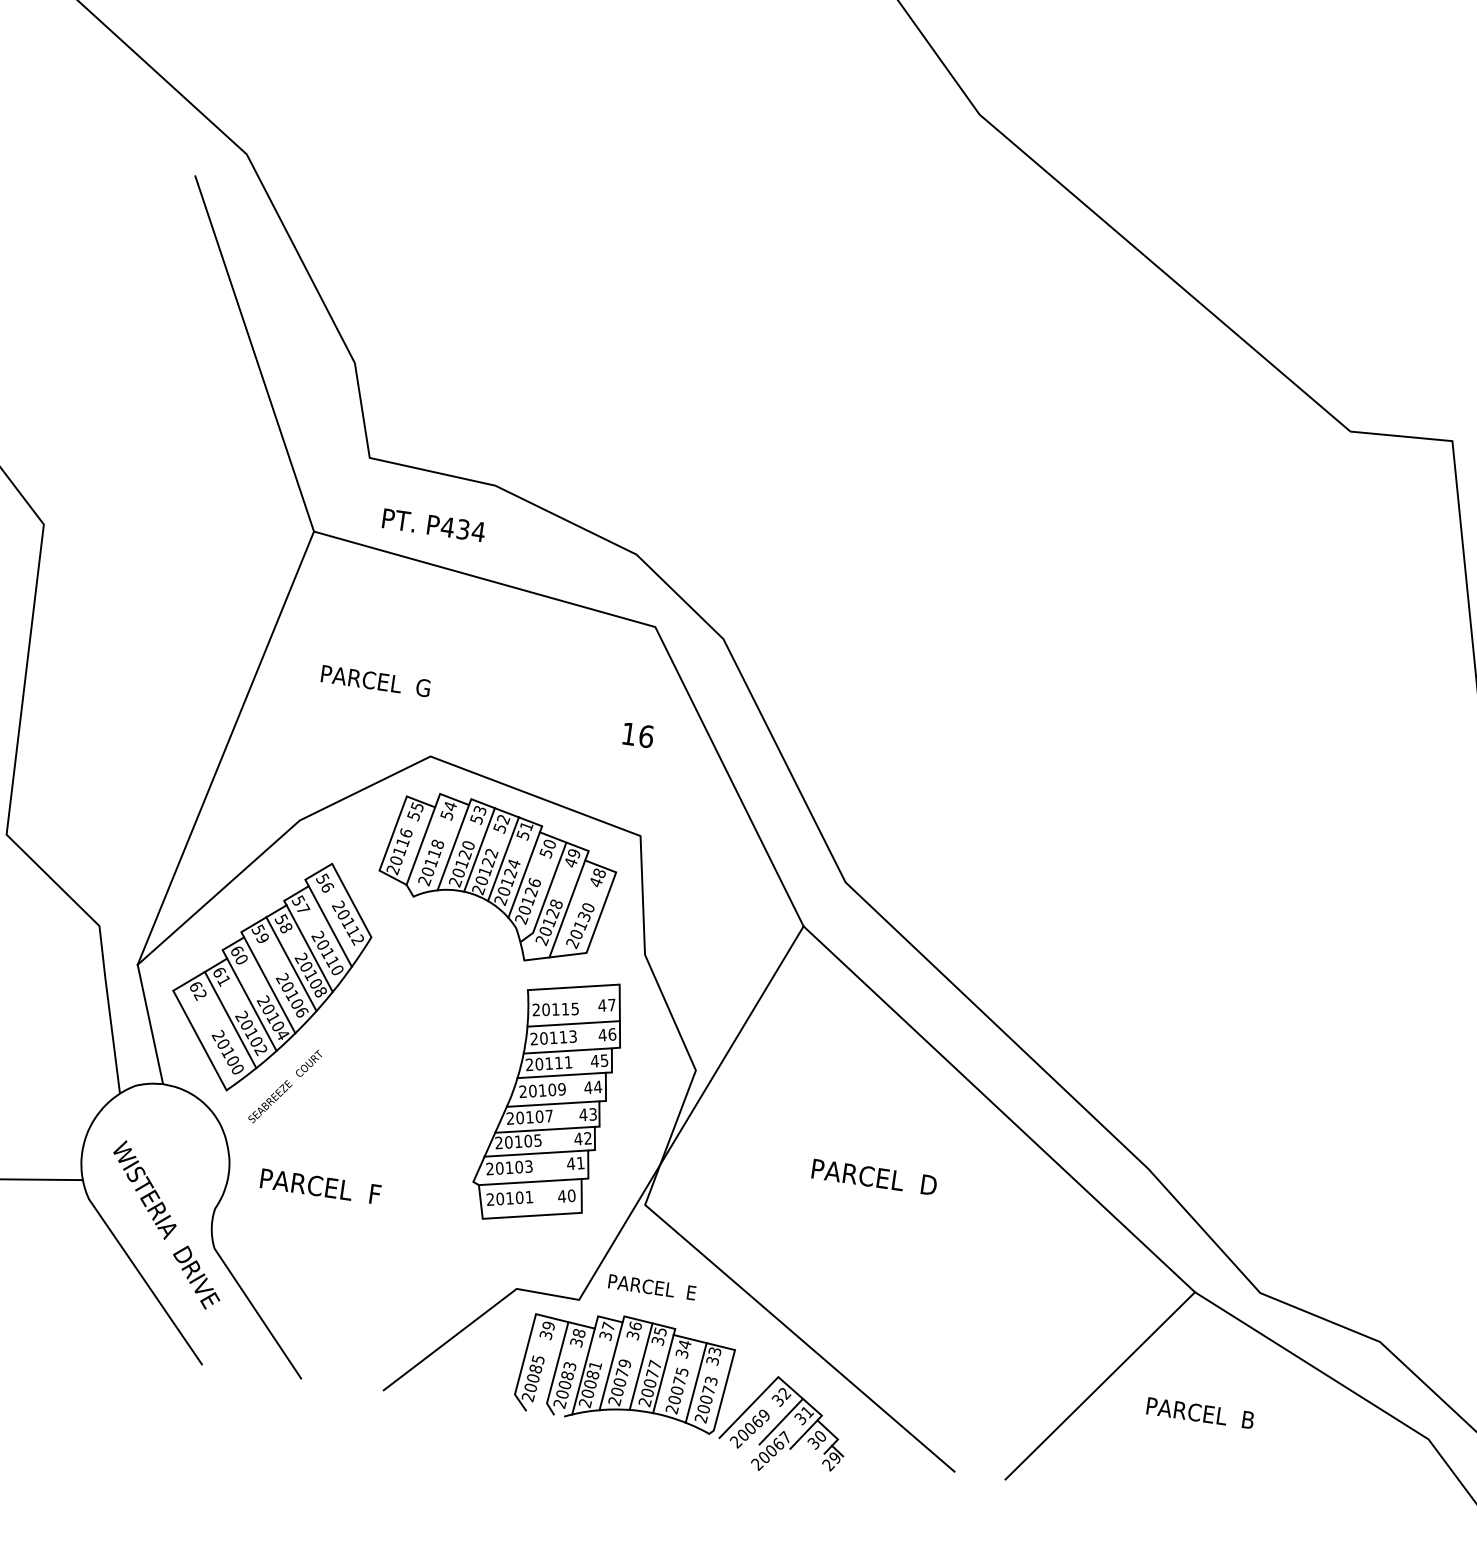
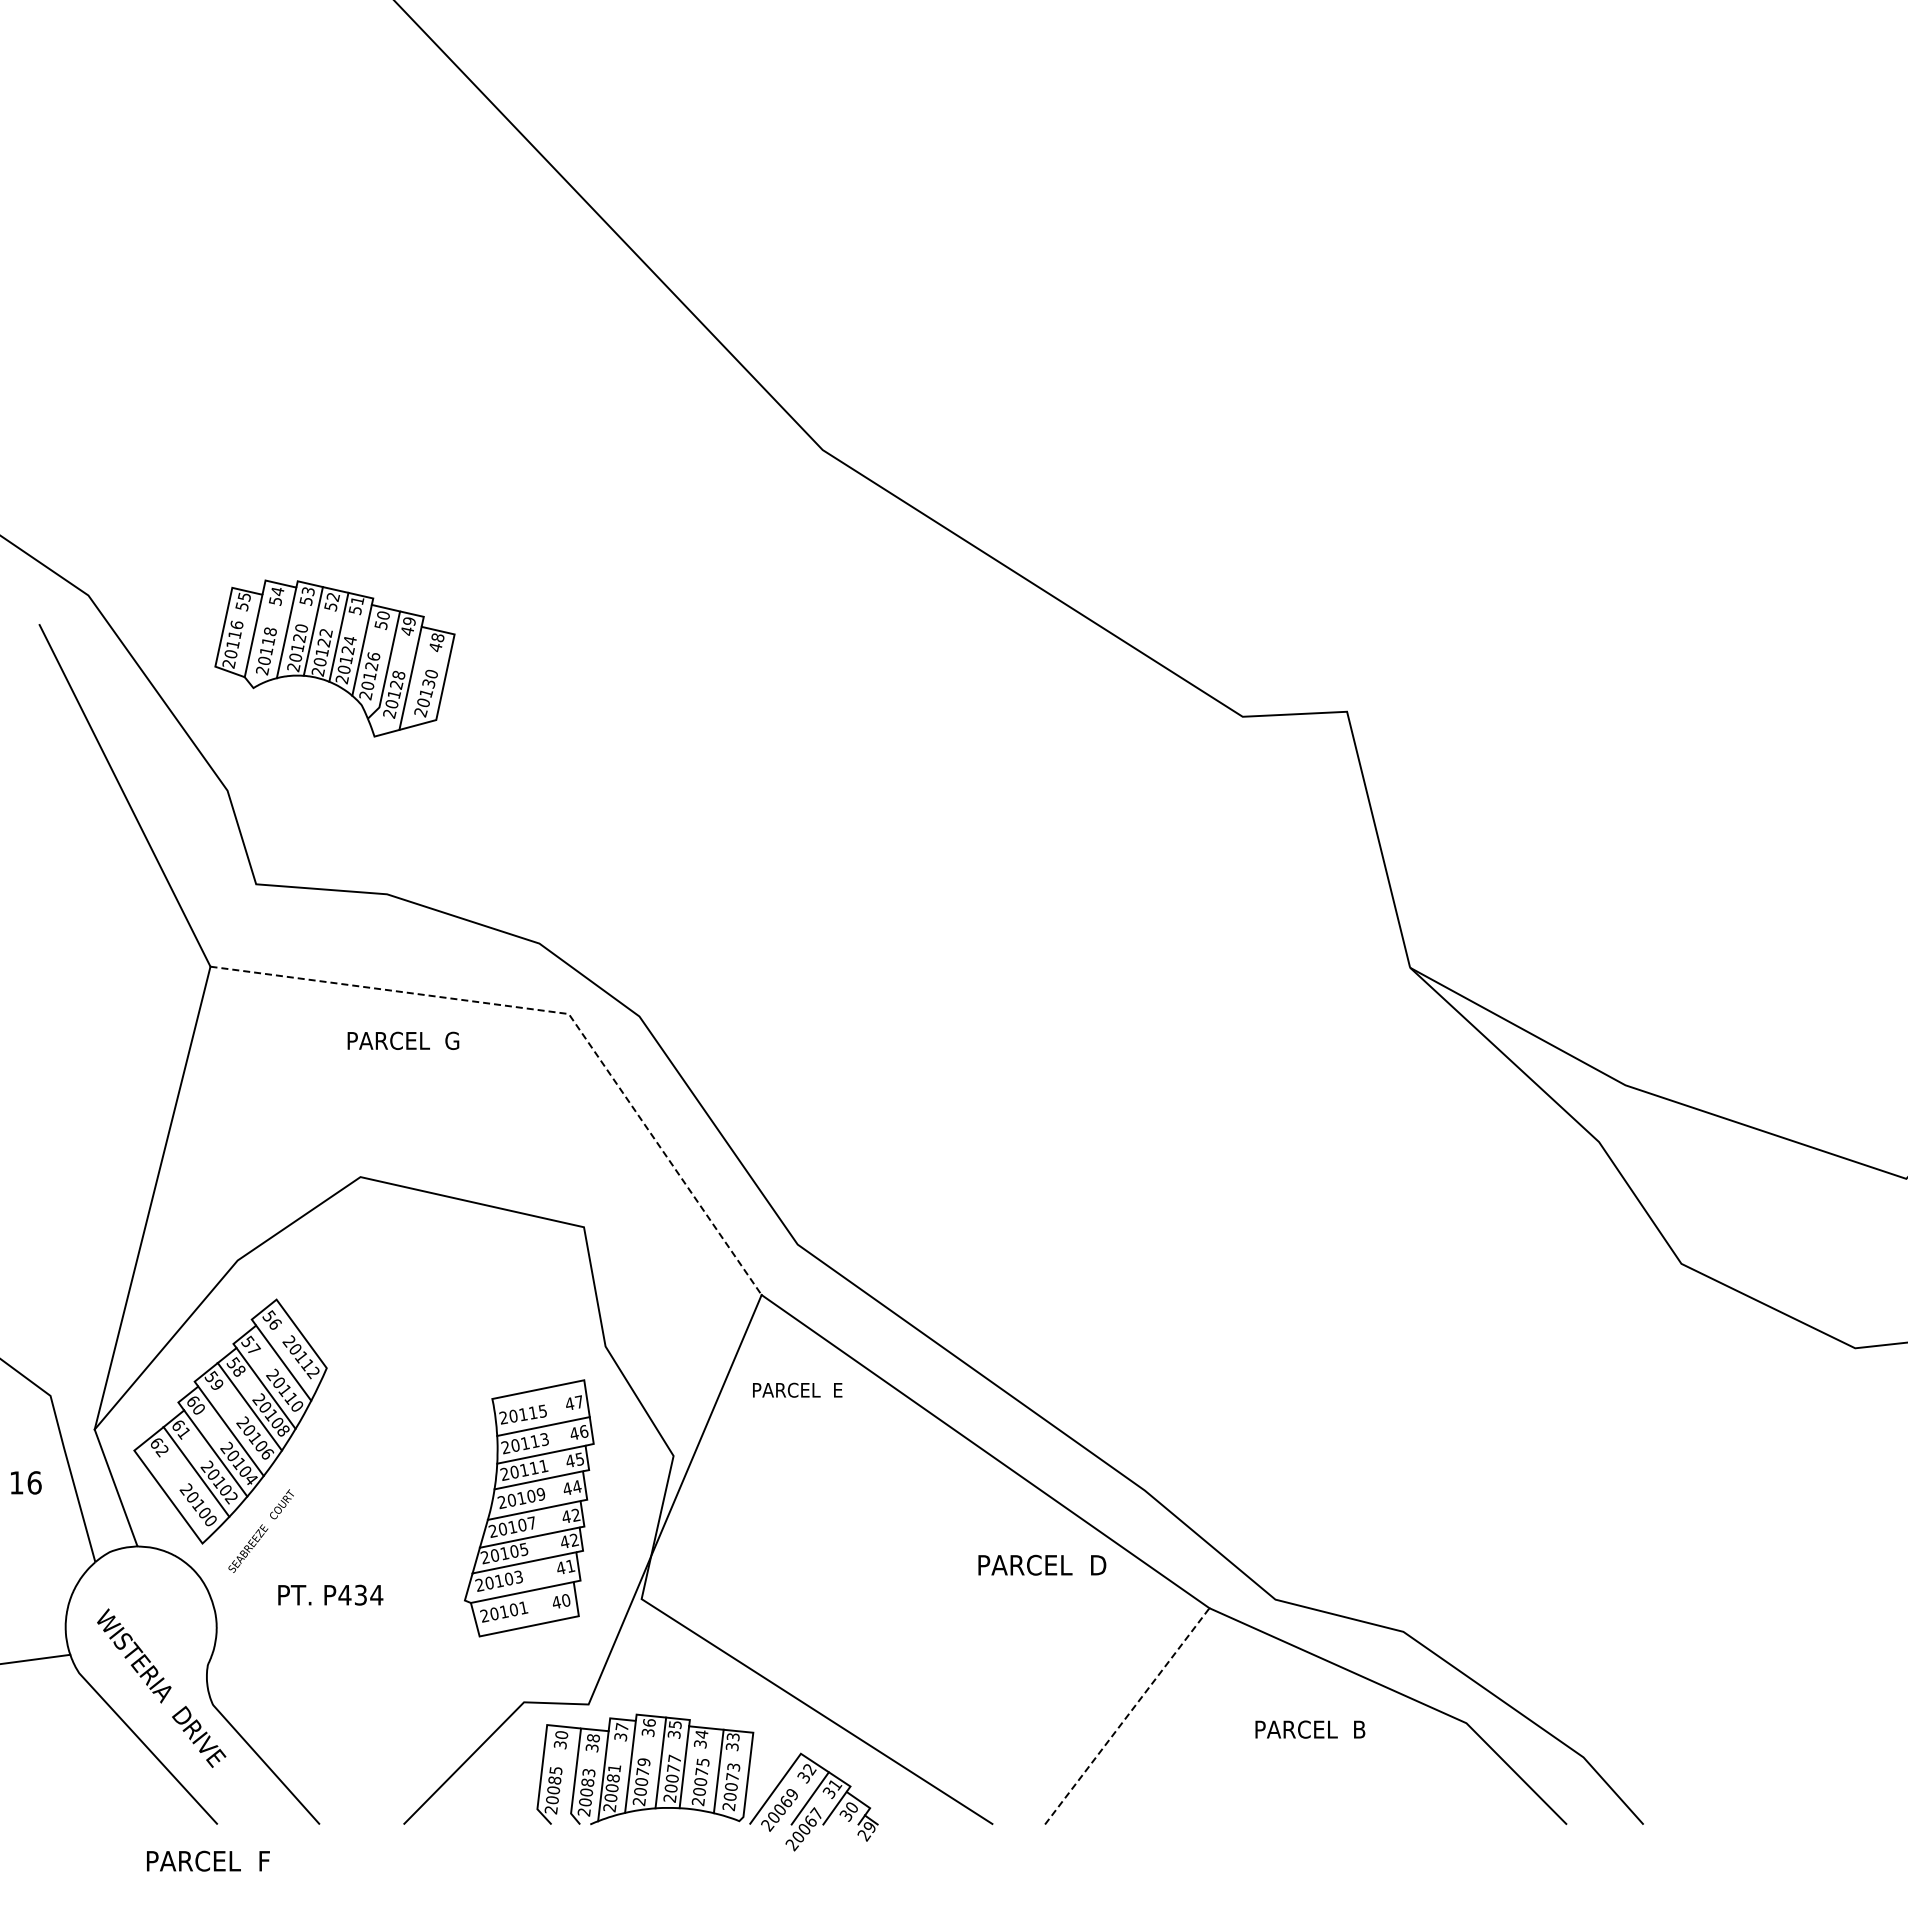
text: (433, 524) -> (330, 1594), moved
line: (645, 624) -> (558, 1012), solid -> dashed
text: (375, 680) -> (403, 1040), moved
text: (638, 735) -> (26, 1482), moved
part: (496, 879) -> (334, 658), moved
text: (592, 1114) -> (575, 1515), 43 -> 42
text: (874, 1176) -> (1042, 1564), moved
text: (320, 1185) -> (208, 1860), moved
text: (652, 1286) -> (797, 1389), moved
text: (548, 1326) -> (561, 1735), 39 -> 30
line: (1100, 1386) -> (1127, 1716), solid -> dashed
text: (1200, 1413) -> (1310, 1729), moved

